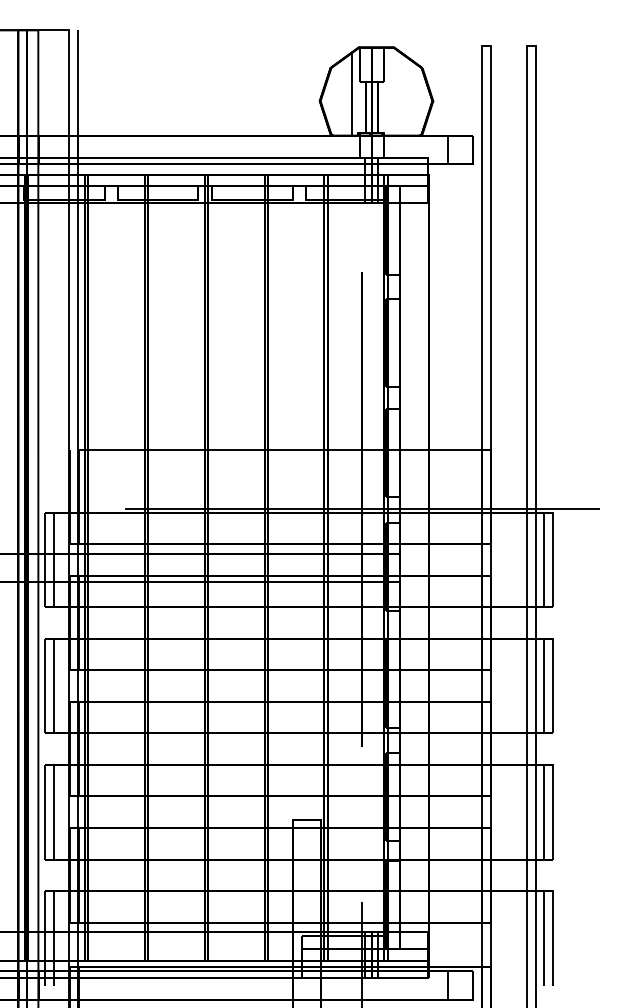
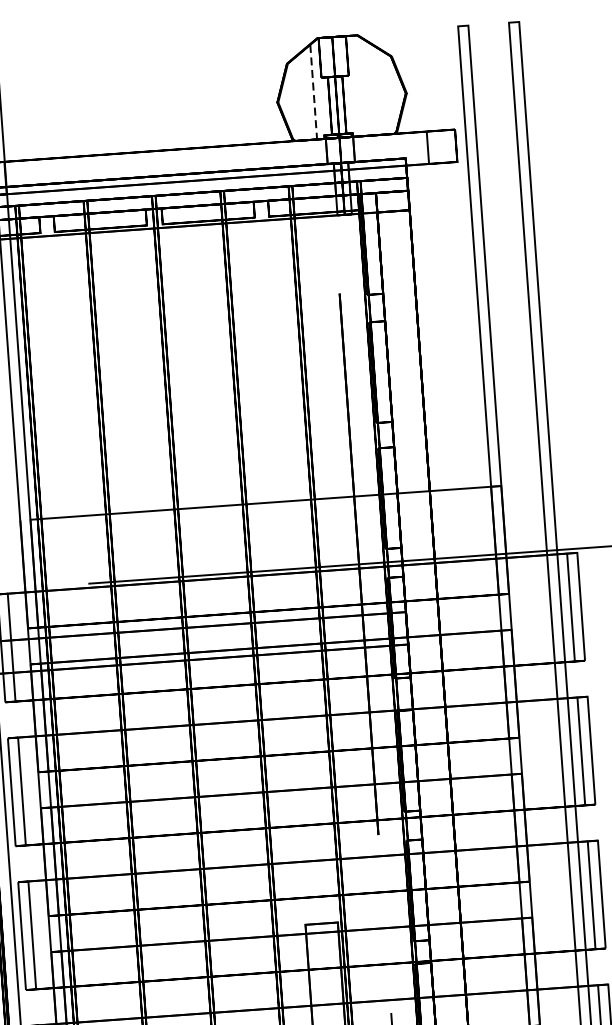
line: (352, 94) -> (314, 92), solid -> dashed

